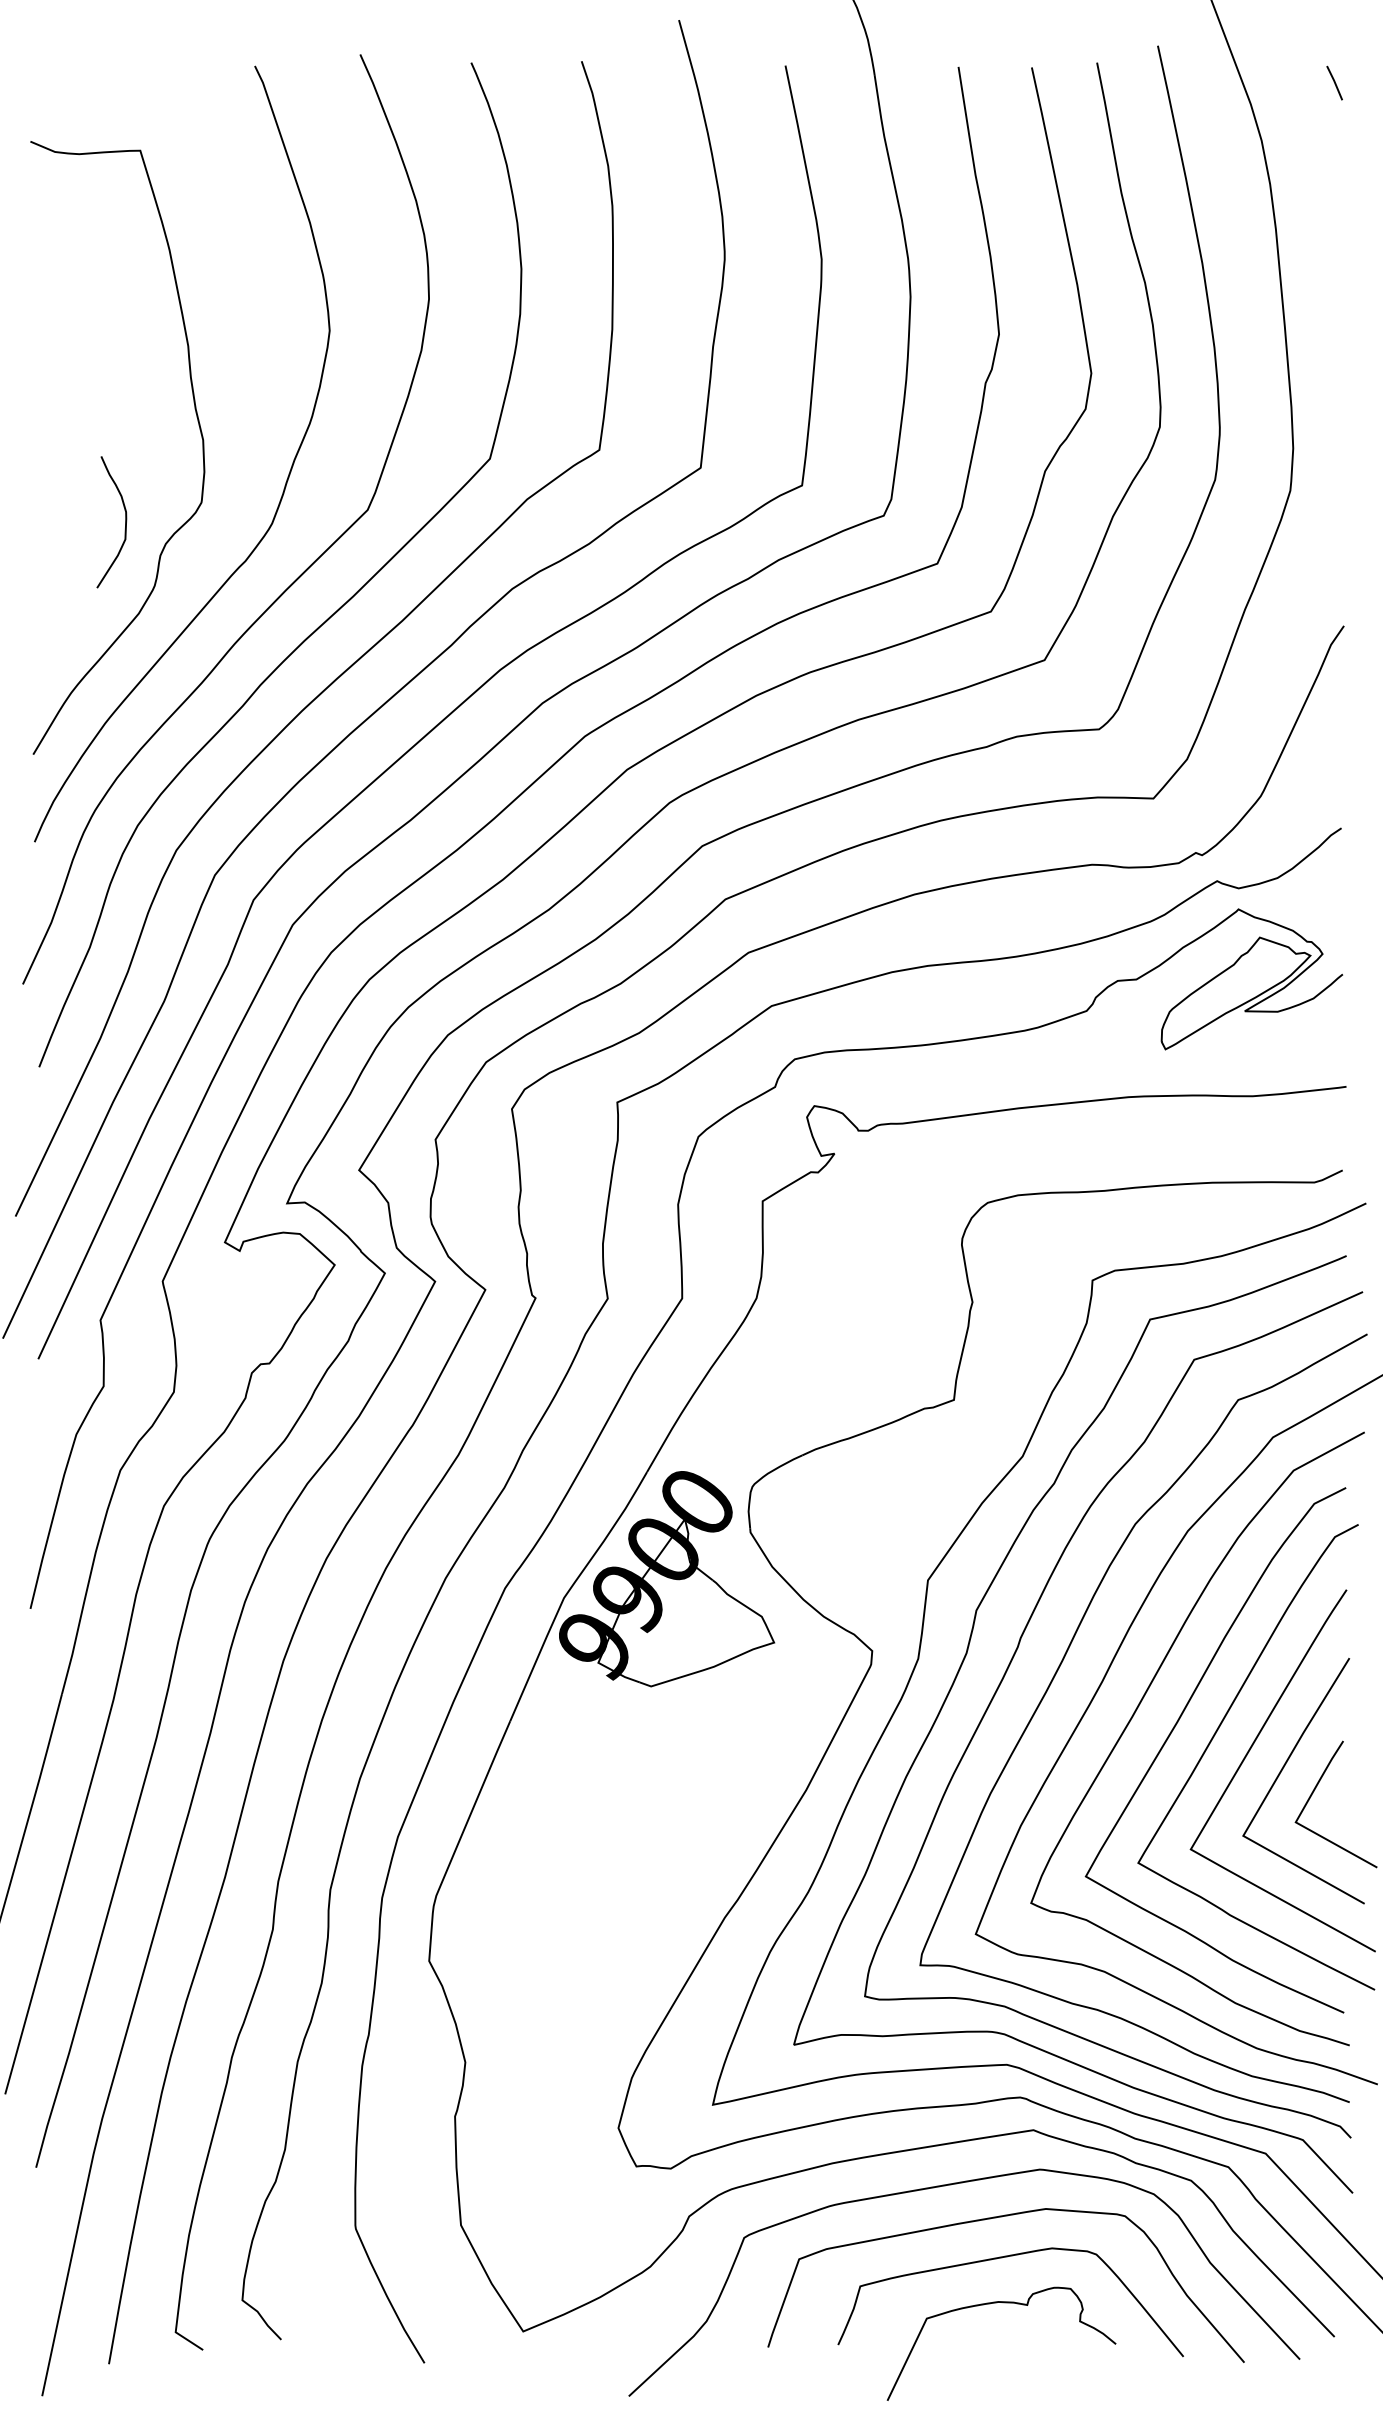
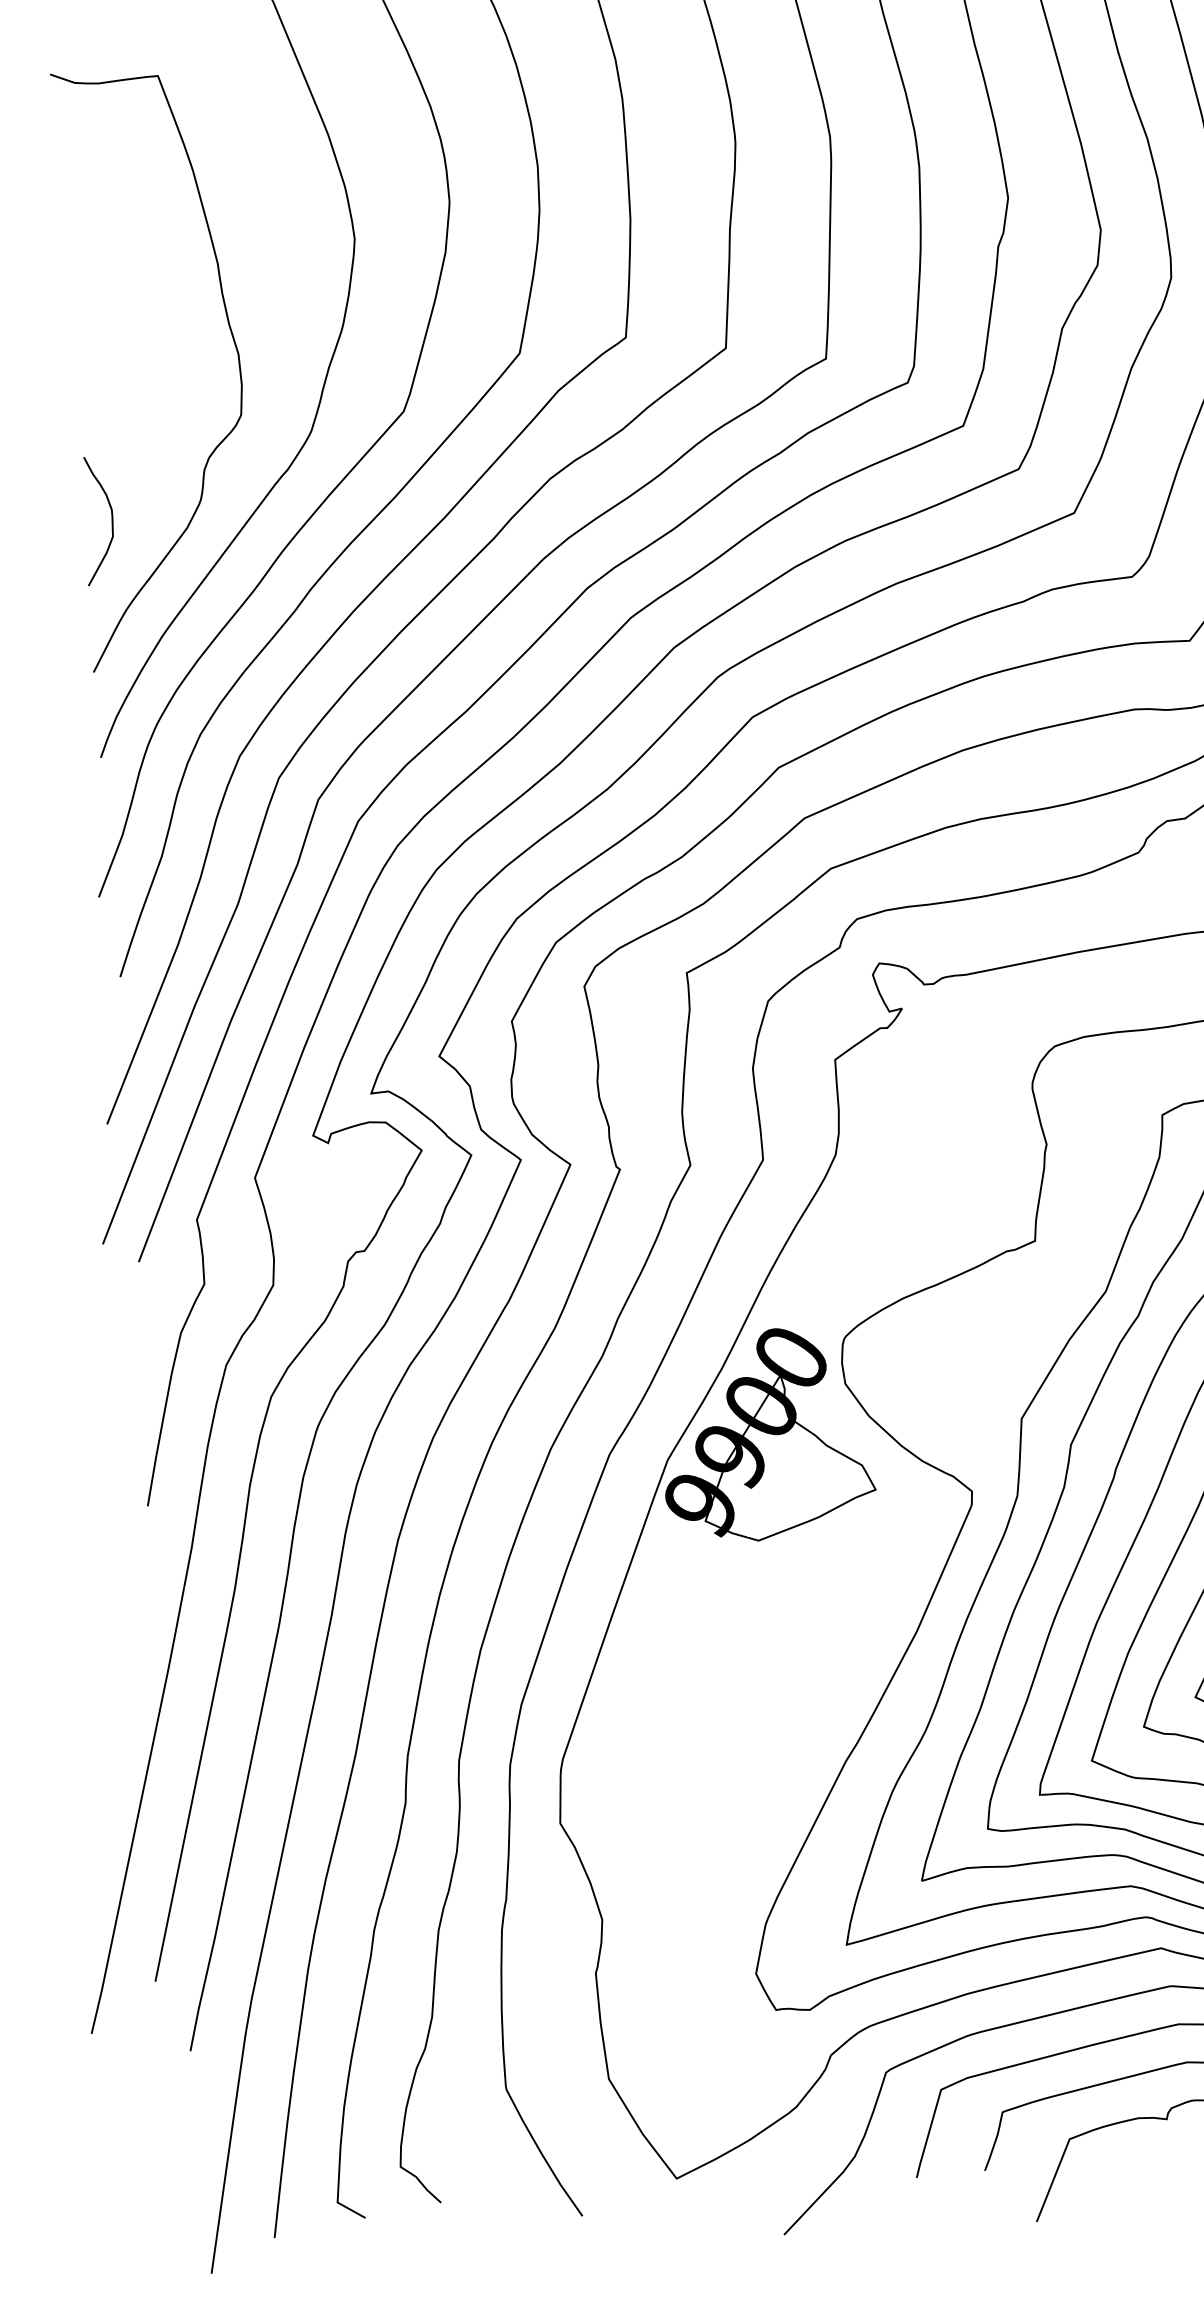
curve: (125, 522) -> (111, 520), moved

